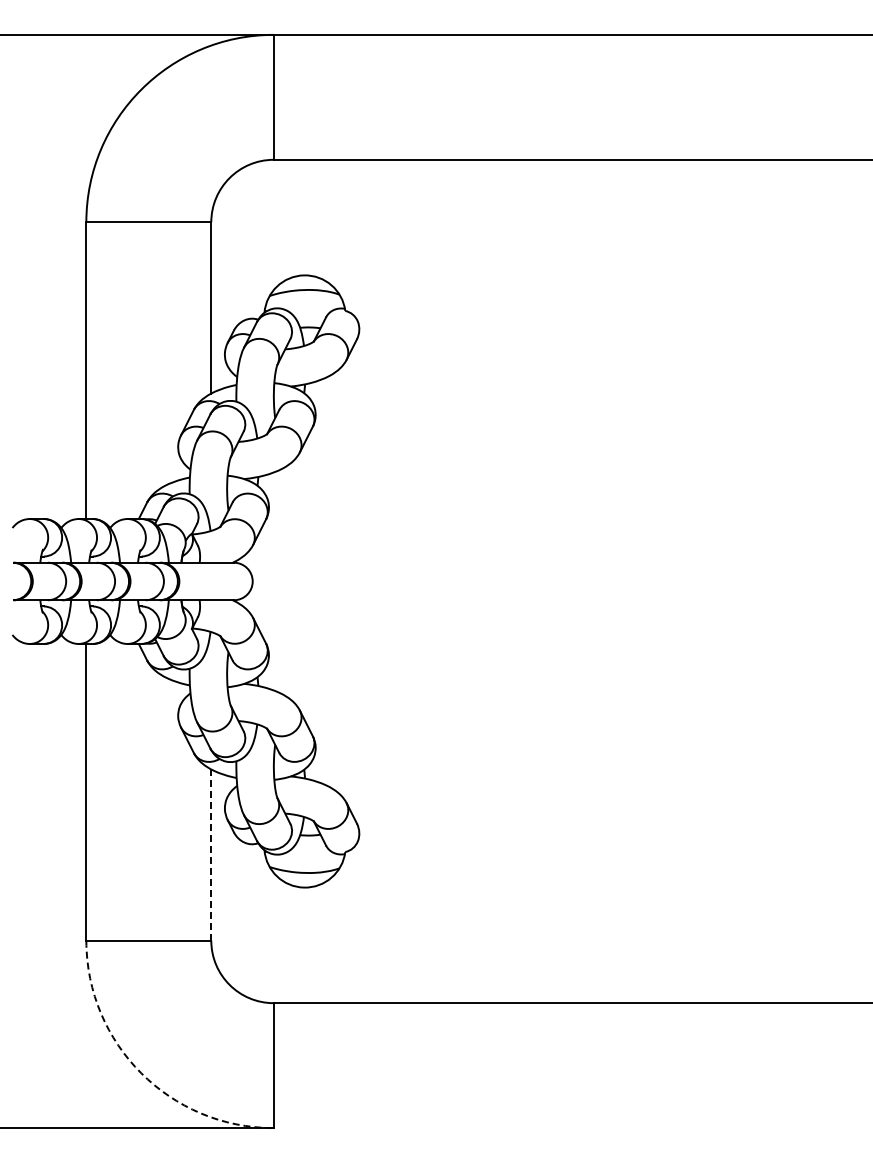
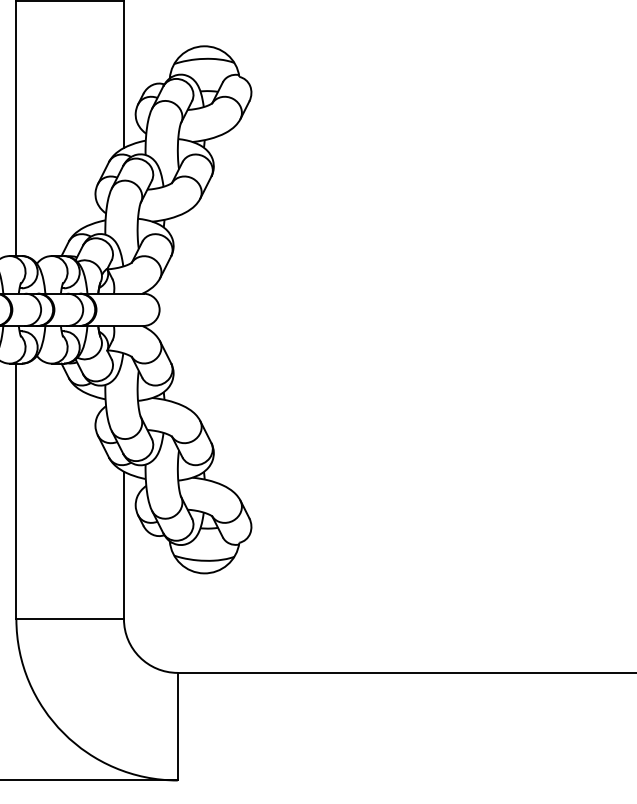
line: (211, 855) -> (124, 545), dashed -> solid
arc: (141, 1073) -> (63, 733), dashed -> solid

